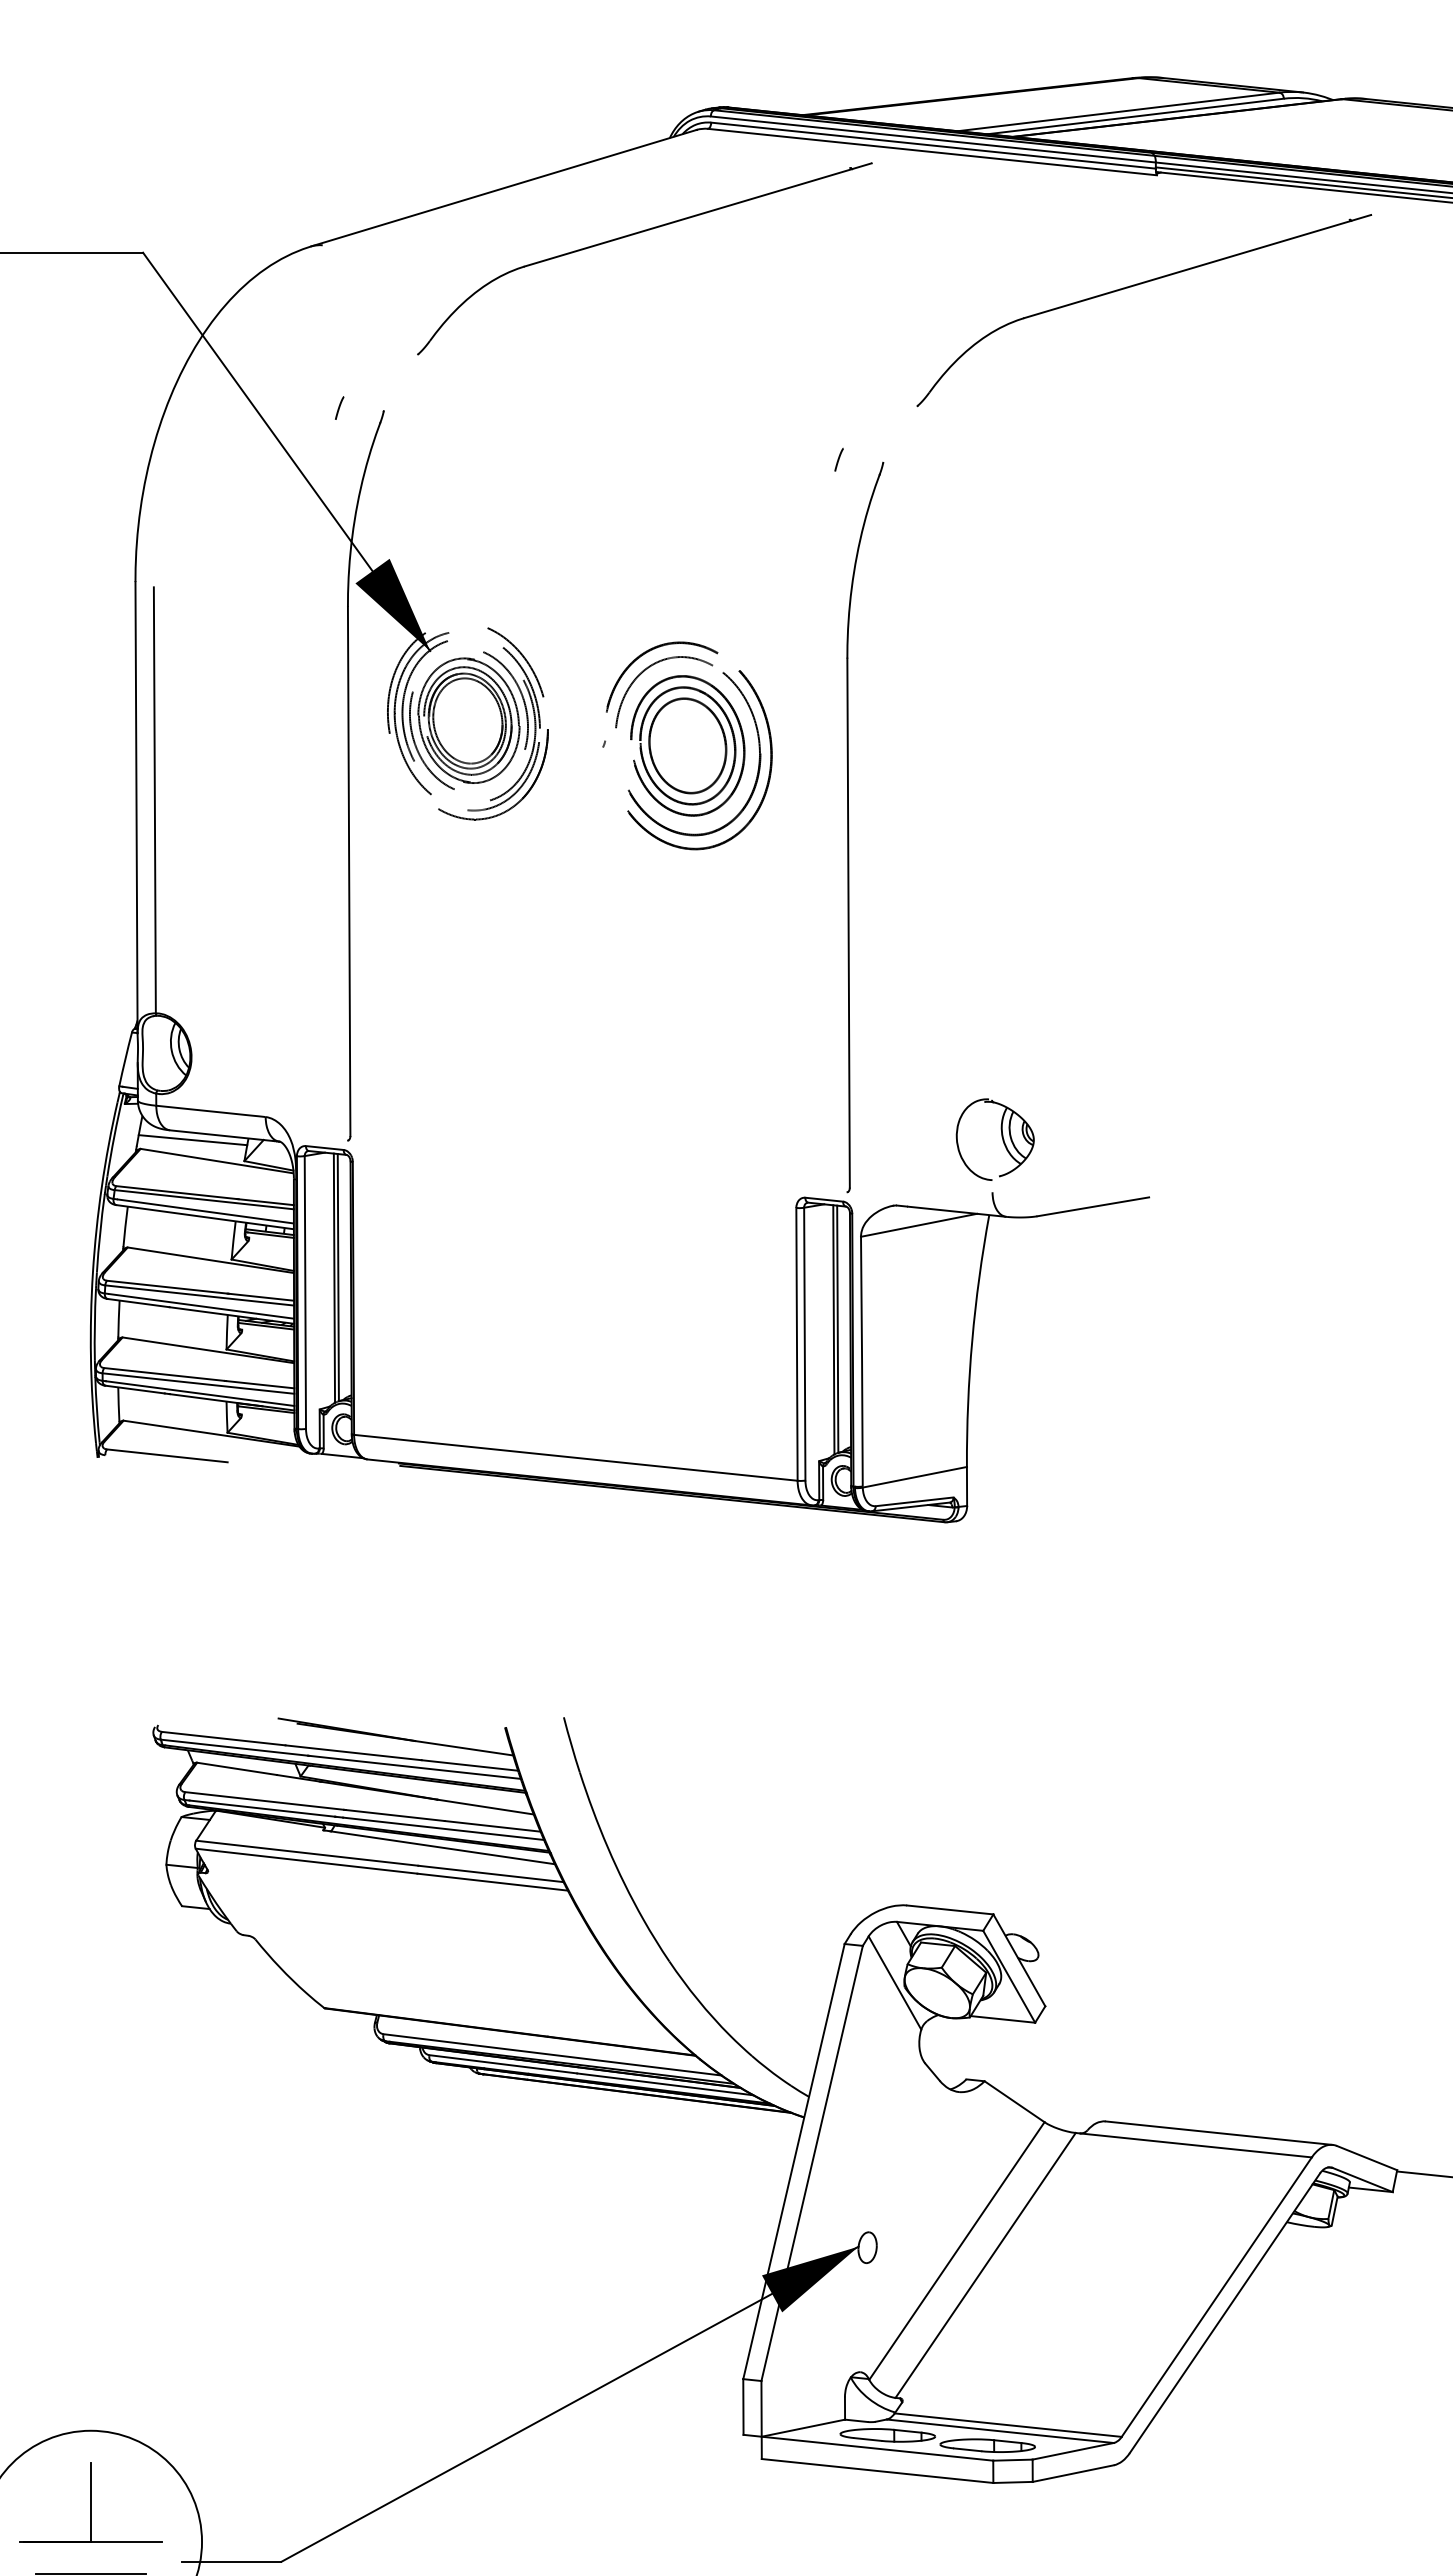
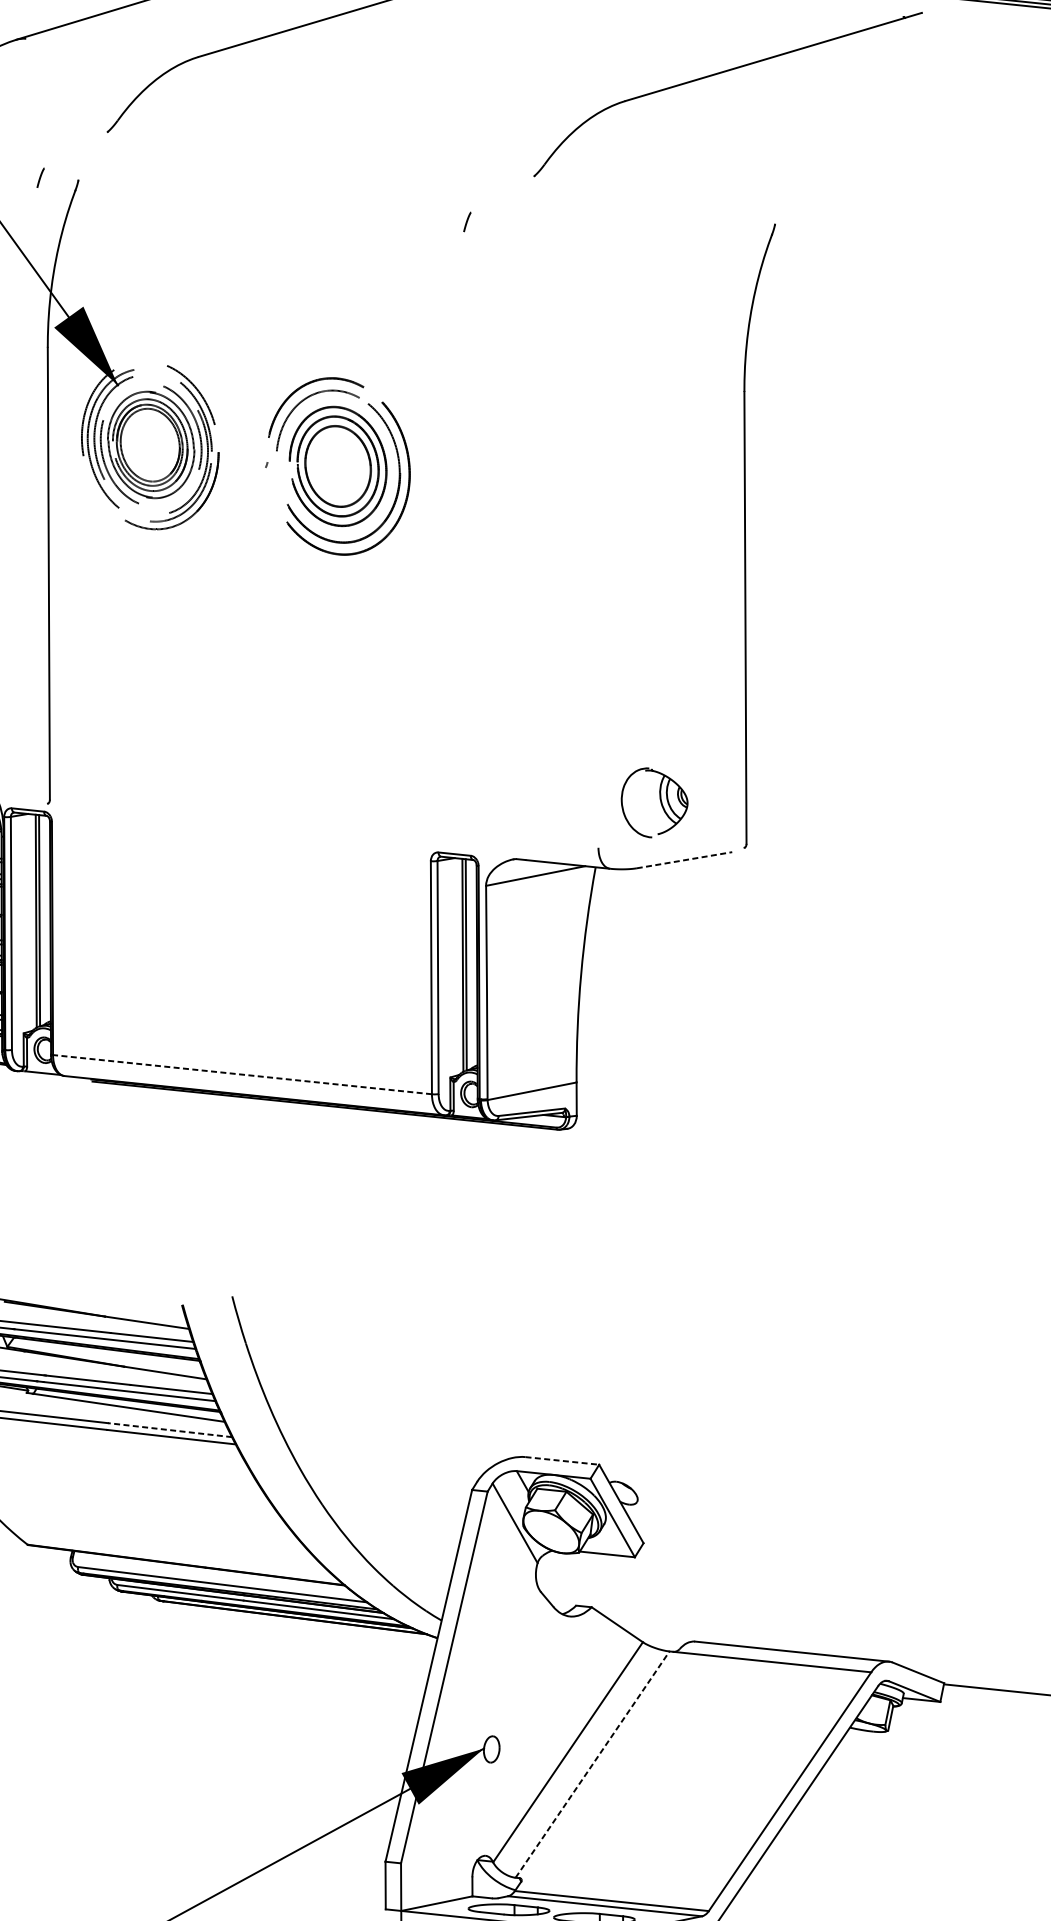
part: (849, 827) -> (746, 536), moved
part: (1001, 1137) -> (659, 801), moved
line: (1093, 1206) -> (684, 859), solid -> dashed
line: (575, 1457) -> (242, 1074), solid -> dashed
line: (490, 1873) -> (169, 1429), solid -> dashed
line: (950, 1910) -> (562, 1461), solid -> dashed
line: (985, 2265) -> (592, 1764), solid -> dashed

